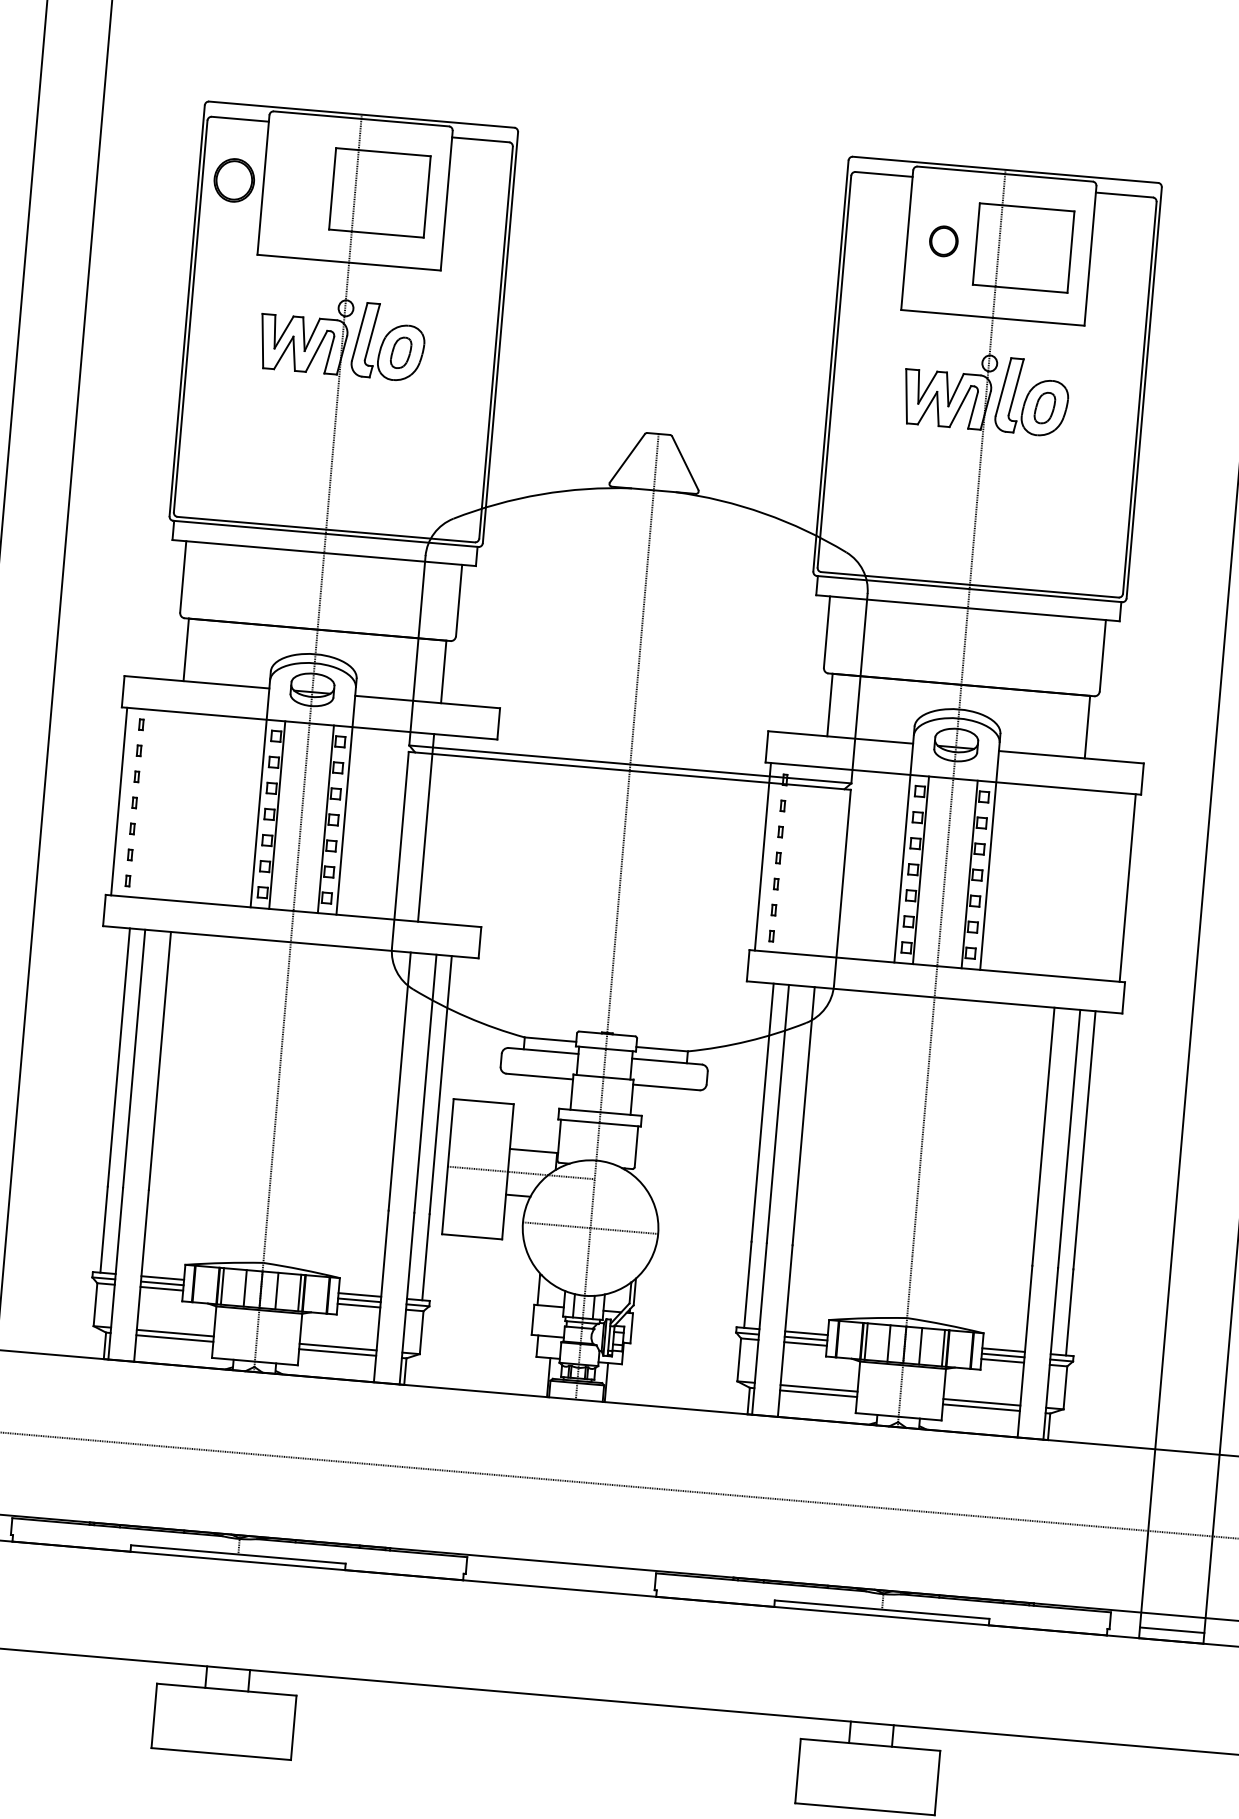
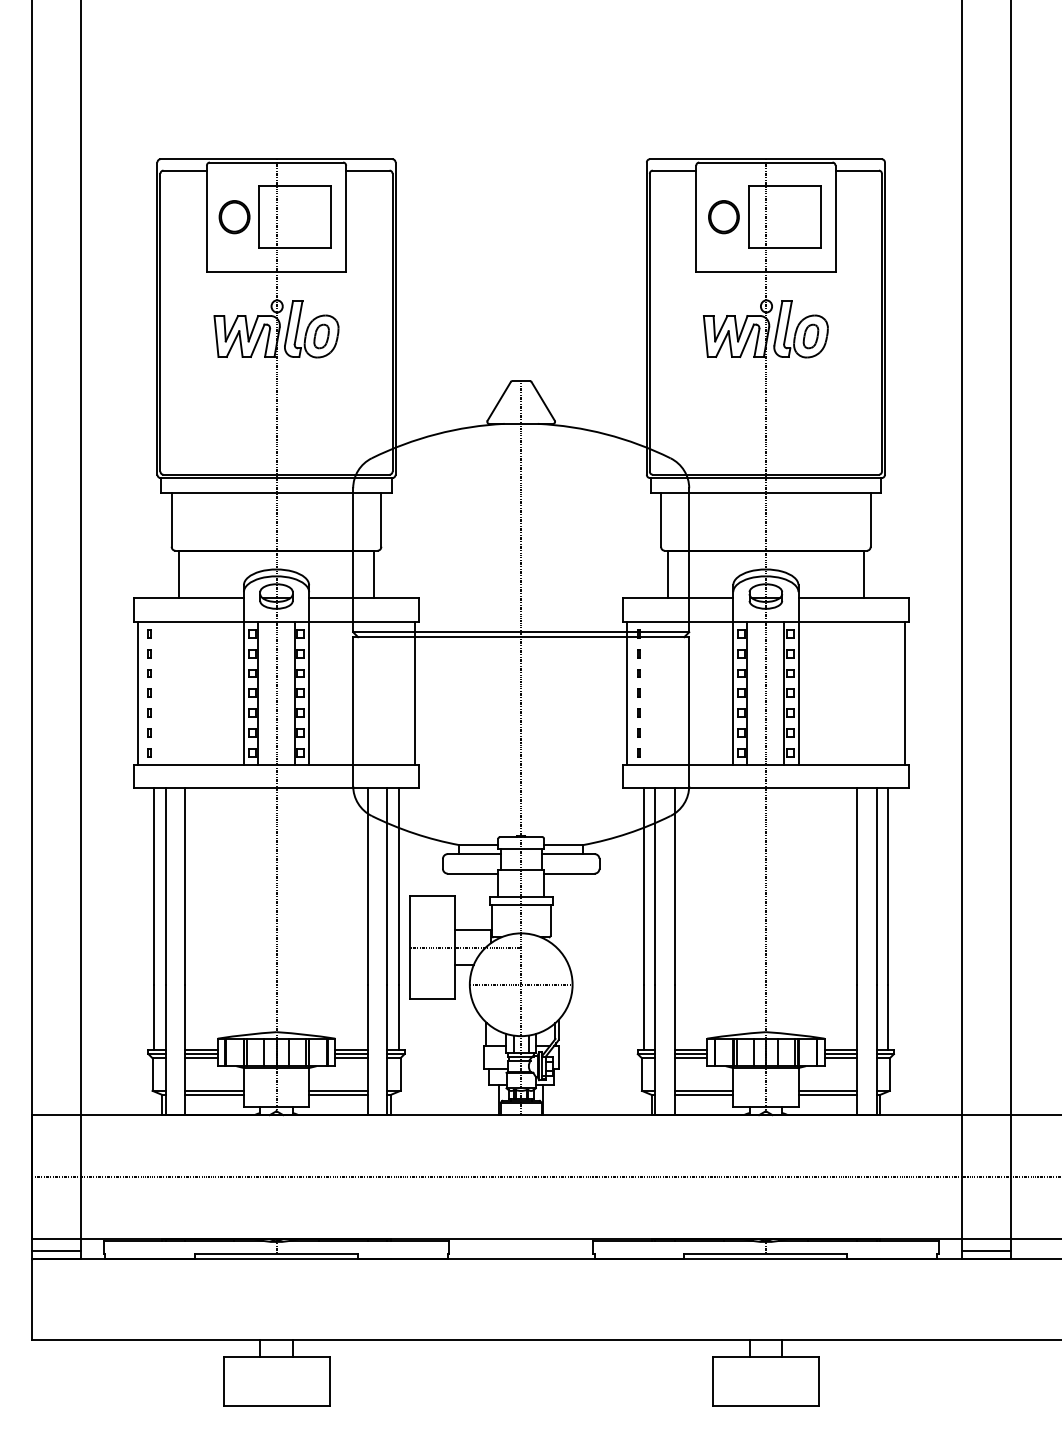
part: (234, 180) -> (234, 217), moved
part: (943, 241) -> (723, 217), size x1.43
line: (426, 828) -> (415, 693), moved

